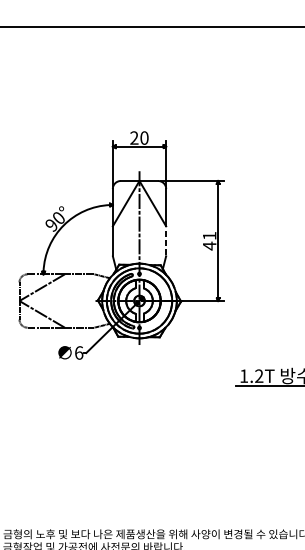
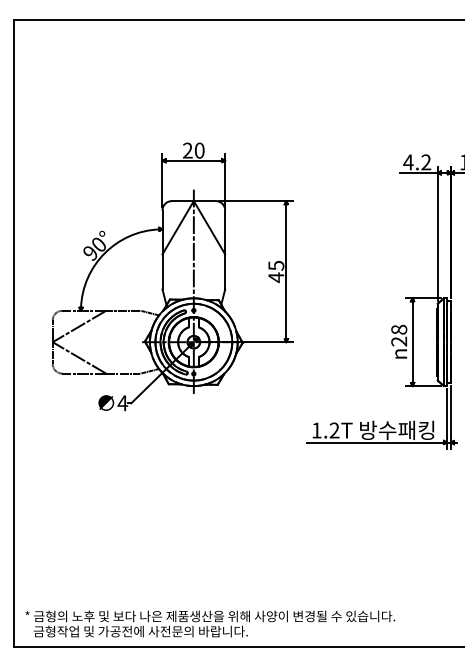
text: (209, 235) -> (276, 265), 41 -> 45
line: (166, 240) -> (225, 271), dashed -> solid
text: (78, 353) -> (122, 403), 6 -> 4

